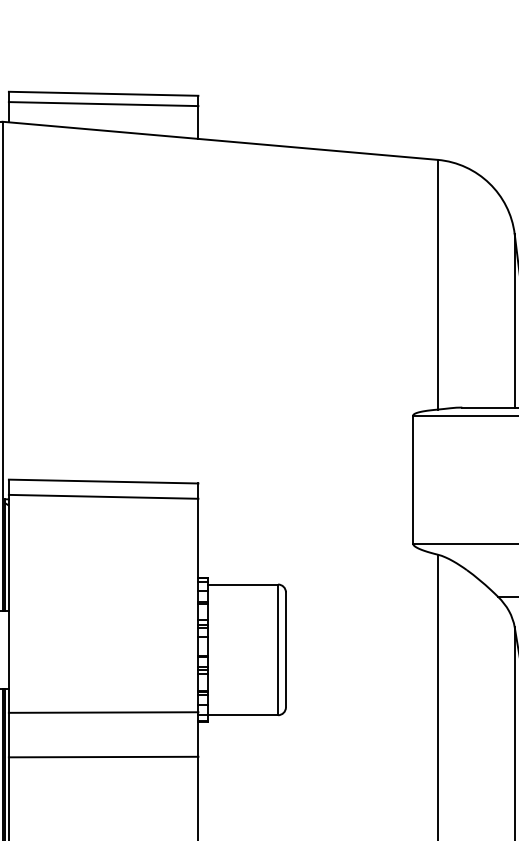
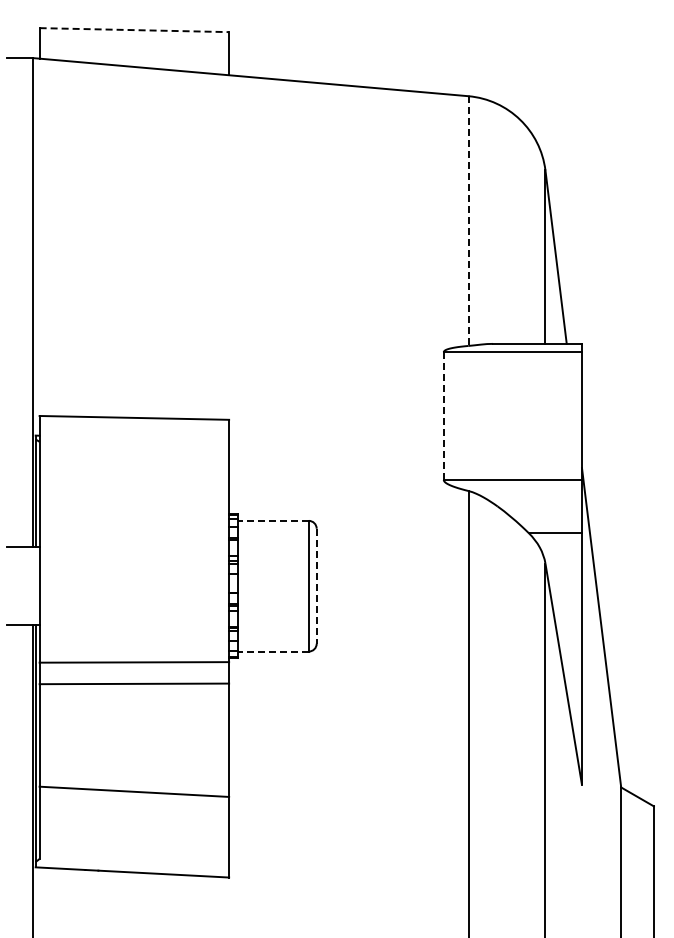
line: (103, 94) -> (134, 30), solid -> dashed
line: (103, 104) -> (134, 40), removed
line: (437, 285) -> (468, 221), solid -> dashed
line: (412, 480) -> (443, 416), solid -> dashed
line: (103, 497) -> (134, 433), removed
line: (242, 584) -> (273, 520), solid -> dashed
line: (285, 650) -> (316, 586), solid -> dashed
line: (103, 712) -> (134, 683), moved
line: (242, 715) -> (273, 651), solid -> dashed
line: (103, 757) -> (134, 662), moved

